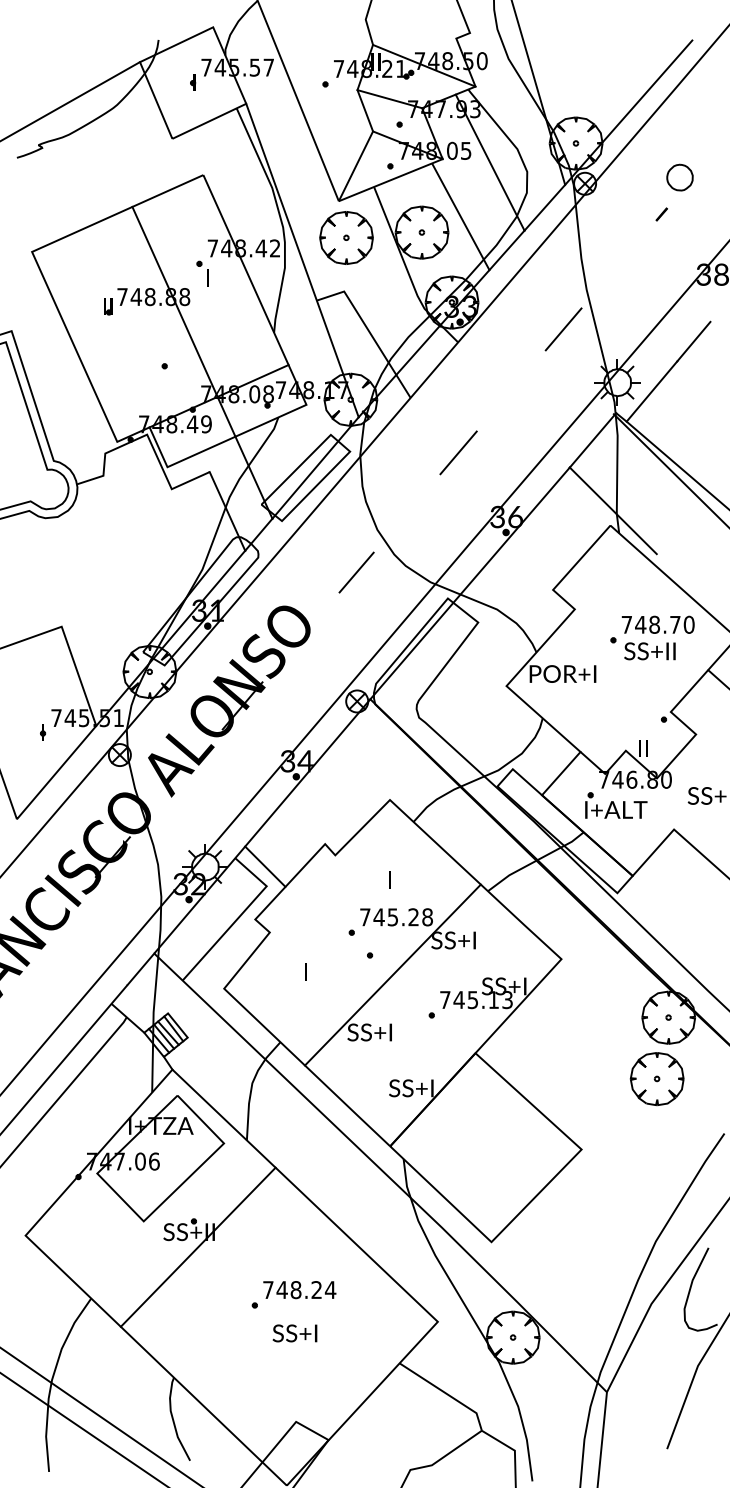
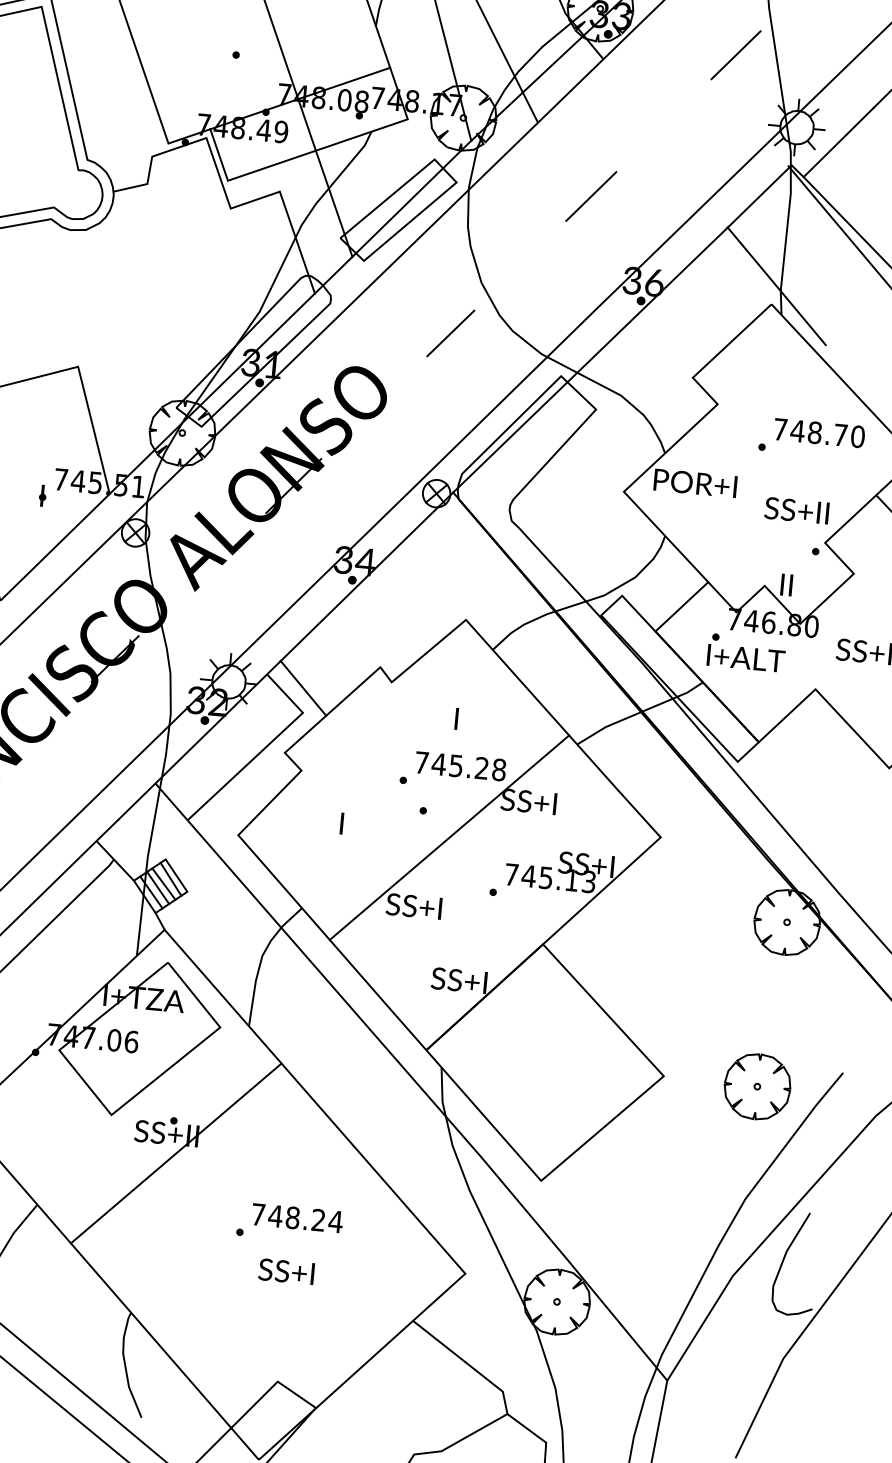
text: (649, 651) -> (796, 510), moved
part: (656, 1079) -> (756, 1087), moved

